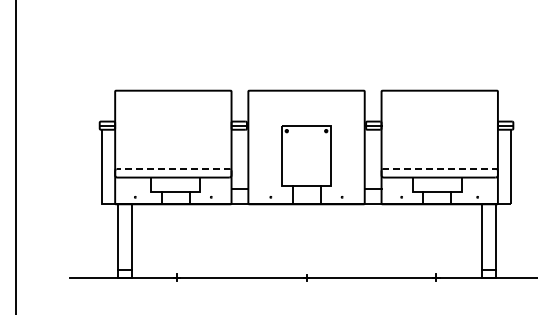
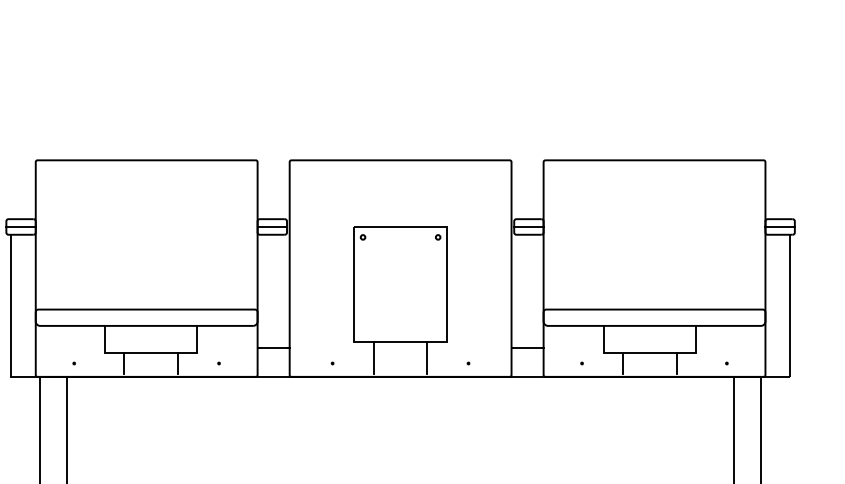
line: (173, 168) -> (146, 308), dashed -> solid
line: (439, 168) -> (654, 308), dashed -> solid

